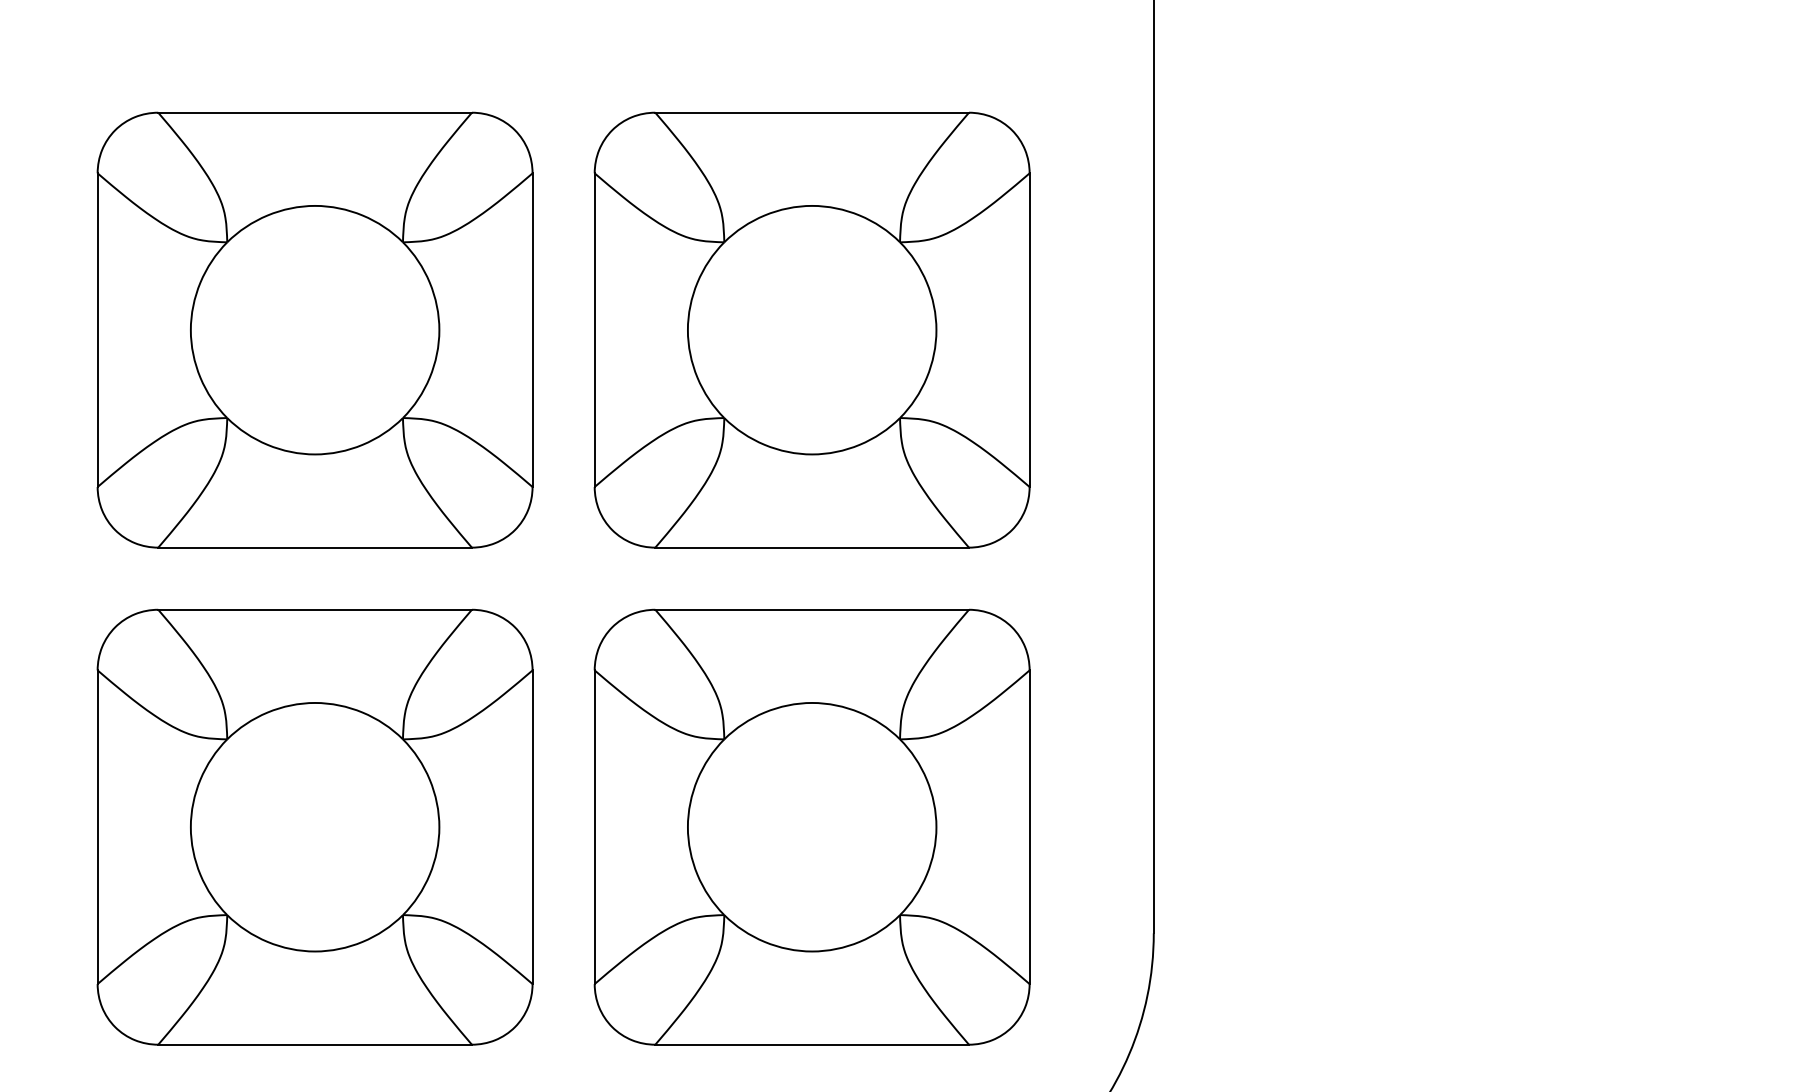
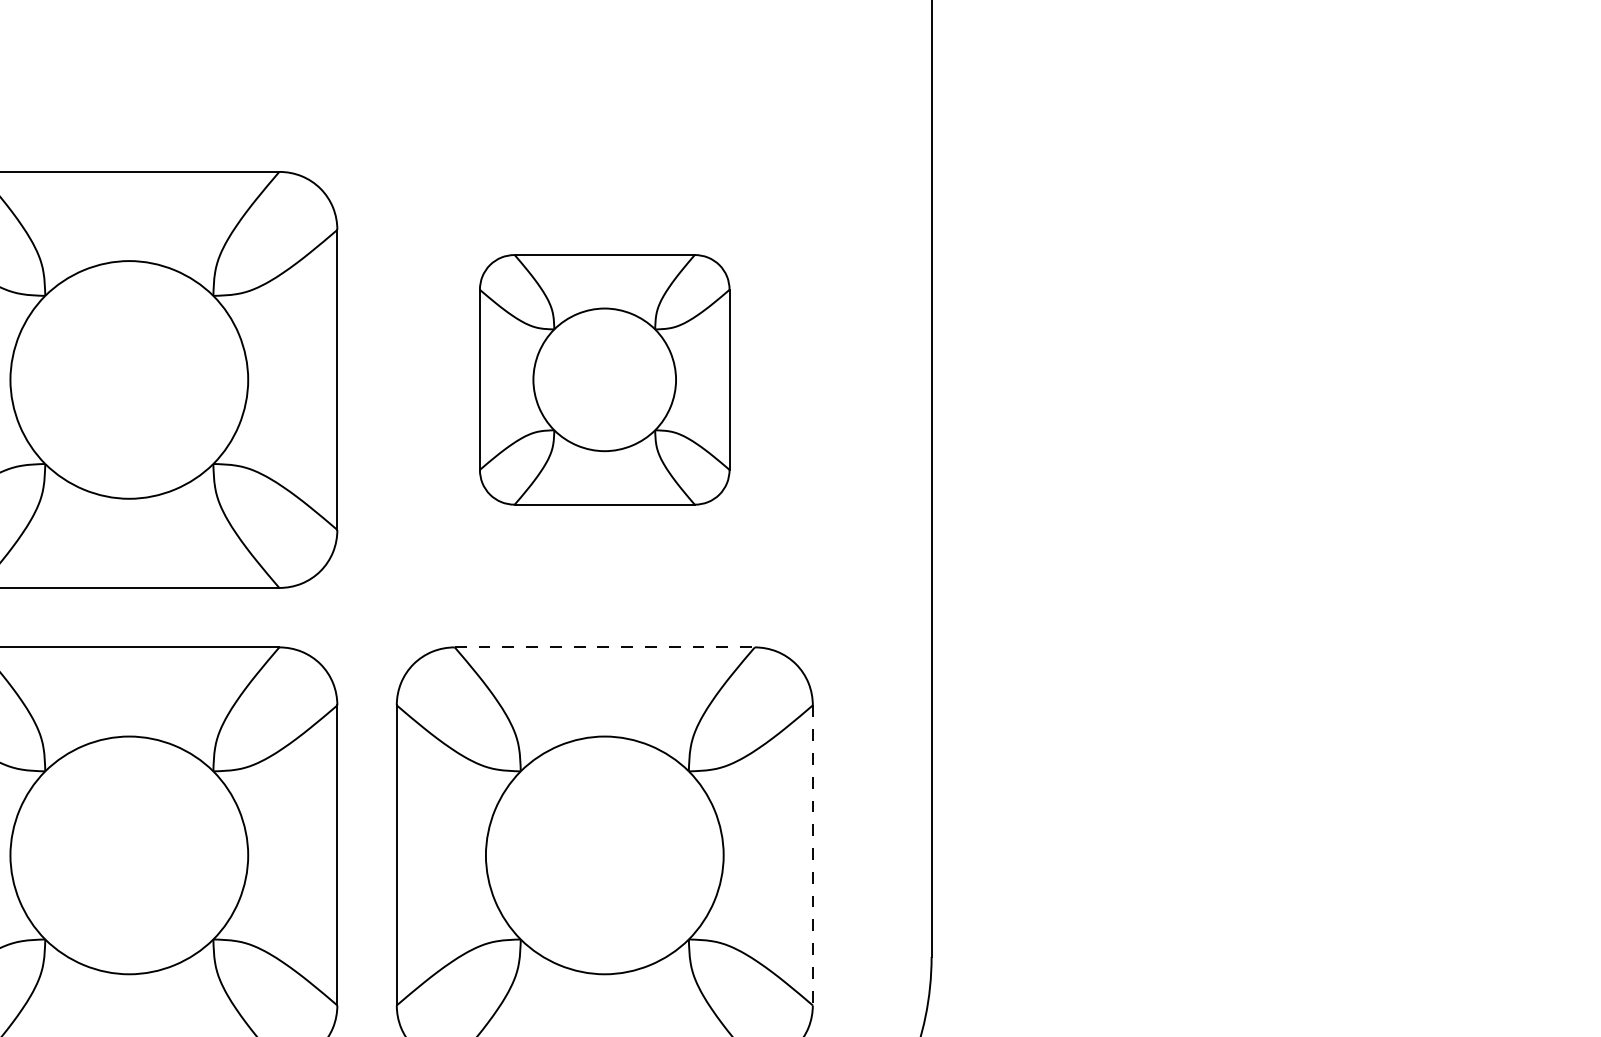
part: (811, 329) -> (604, 379), size x0.6
line: (812, 609) -> (605, 647), solid -> dashed
line: (1029, 827) -> (812, 855), solid -> dashed

